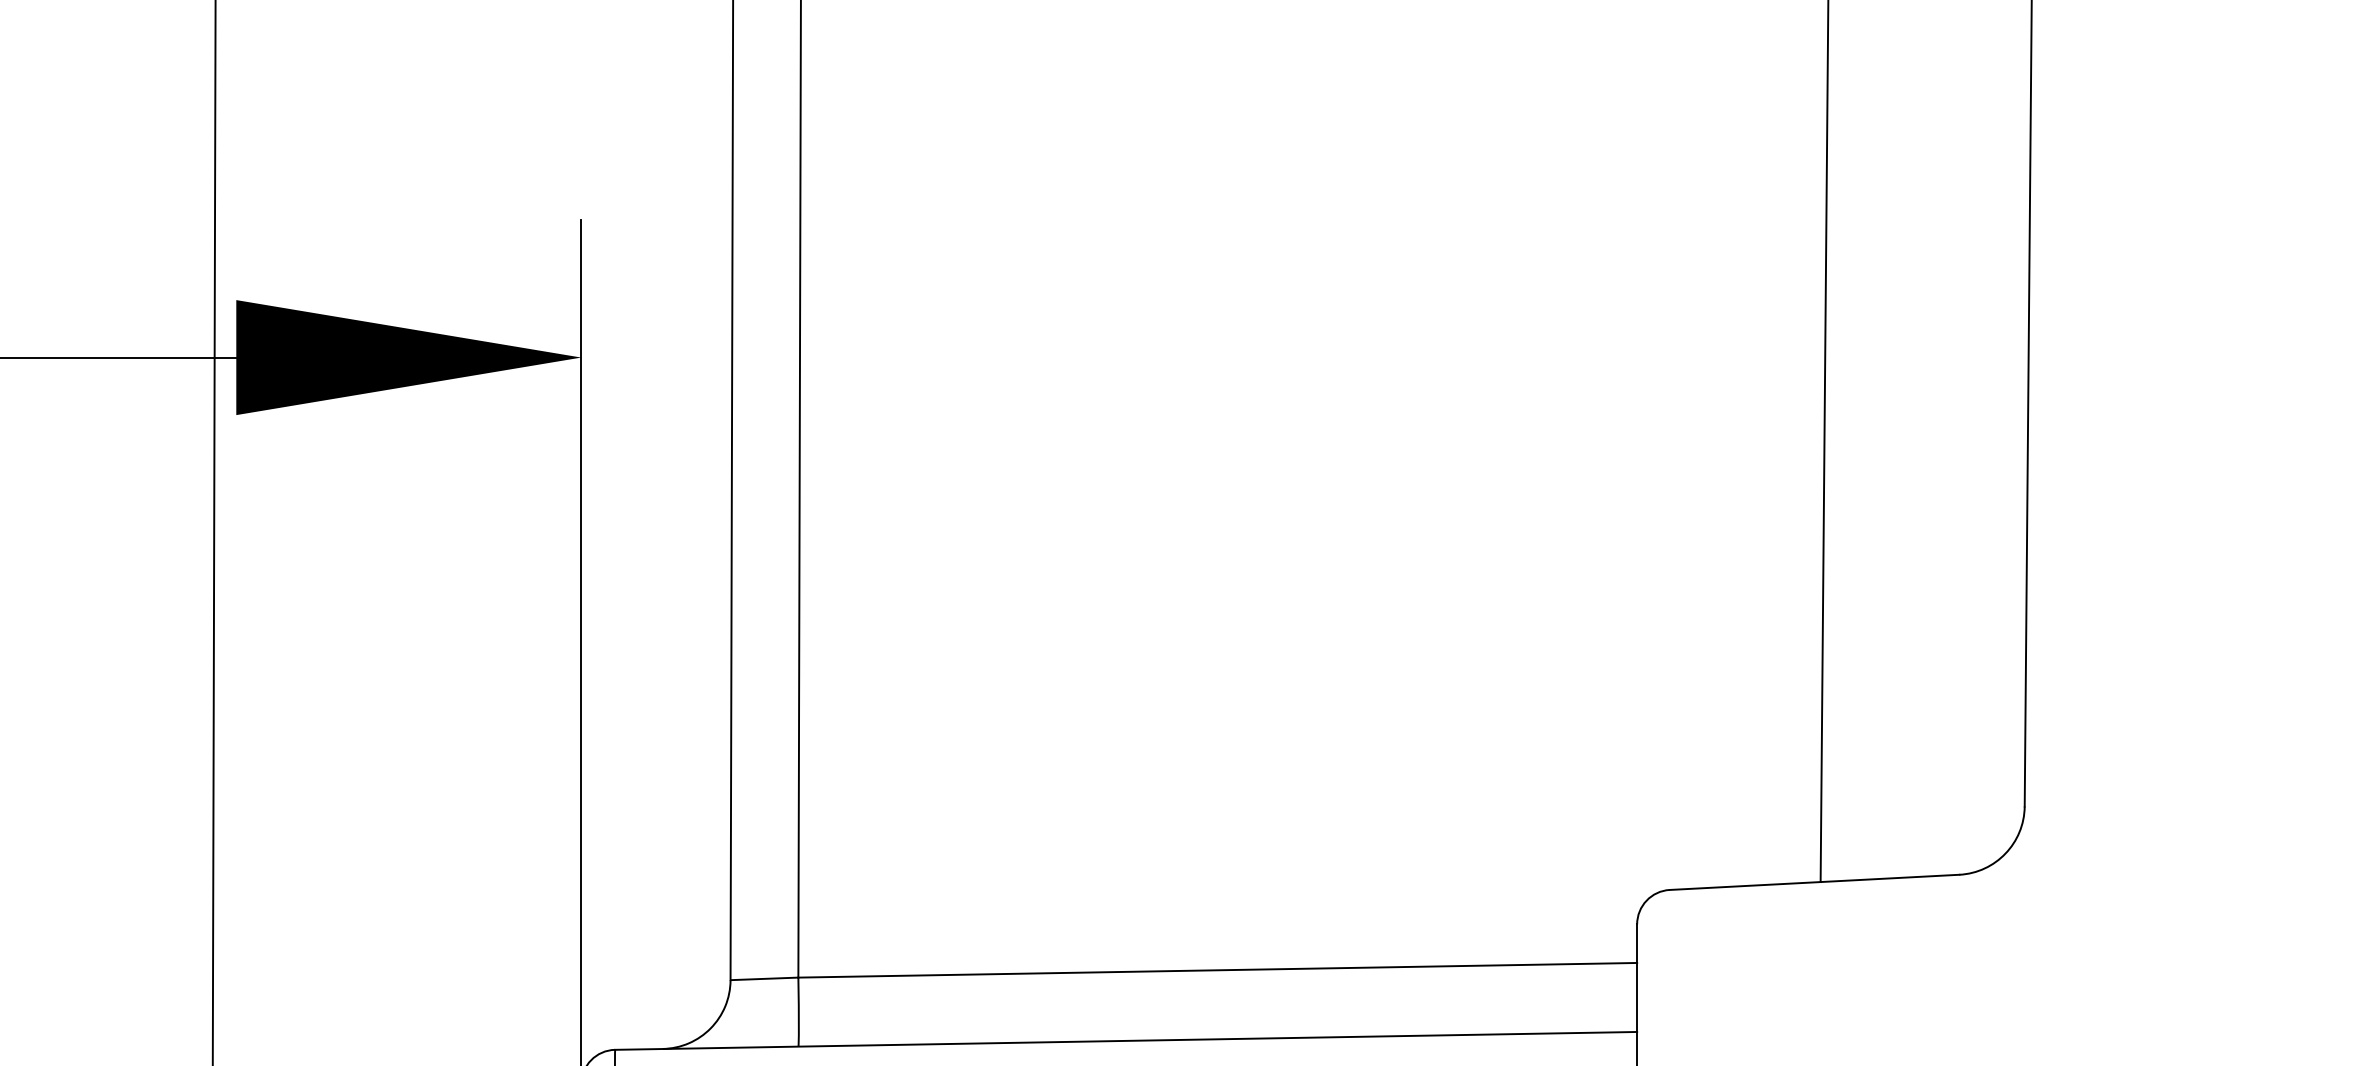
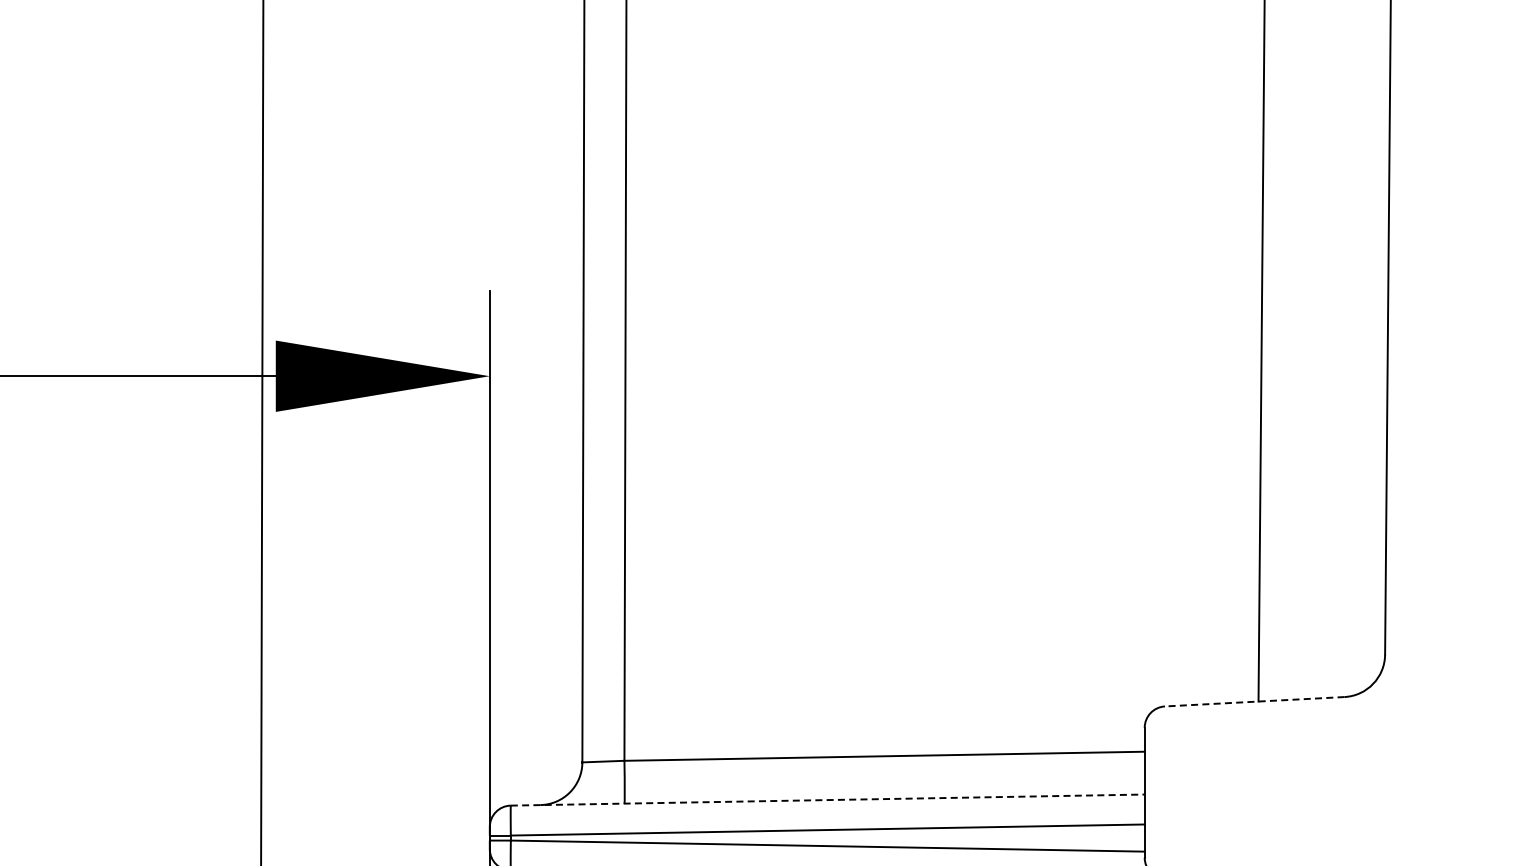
line: (1814, 881) -> (1254, 701), solid -> dashed
line: (1125, 1041) -> (827, 800), solid -> dashed

